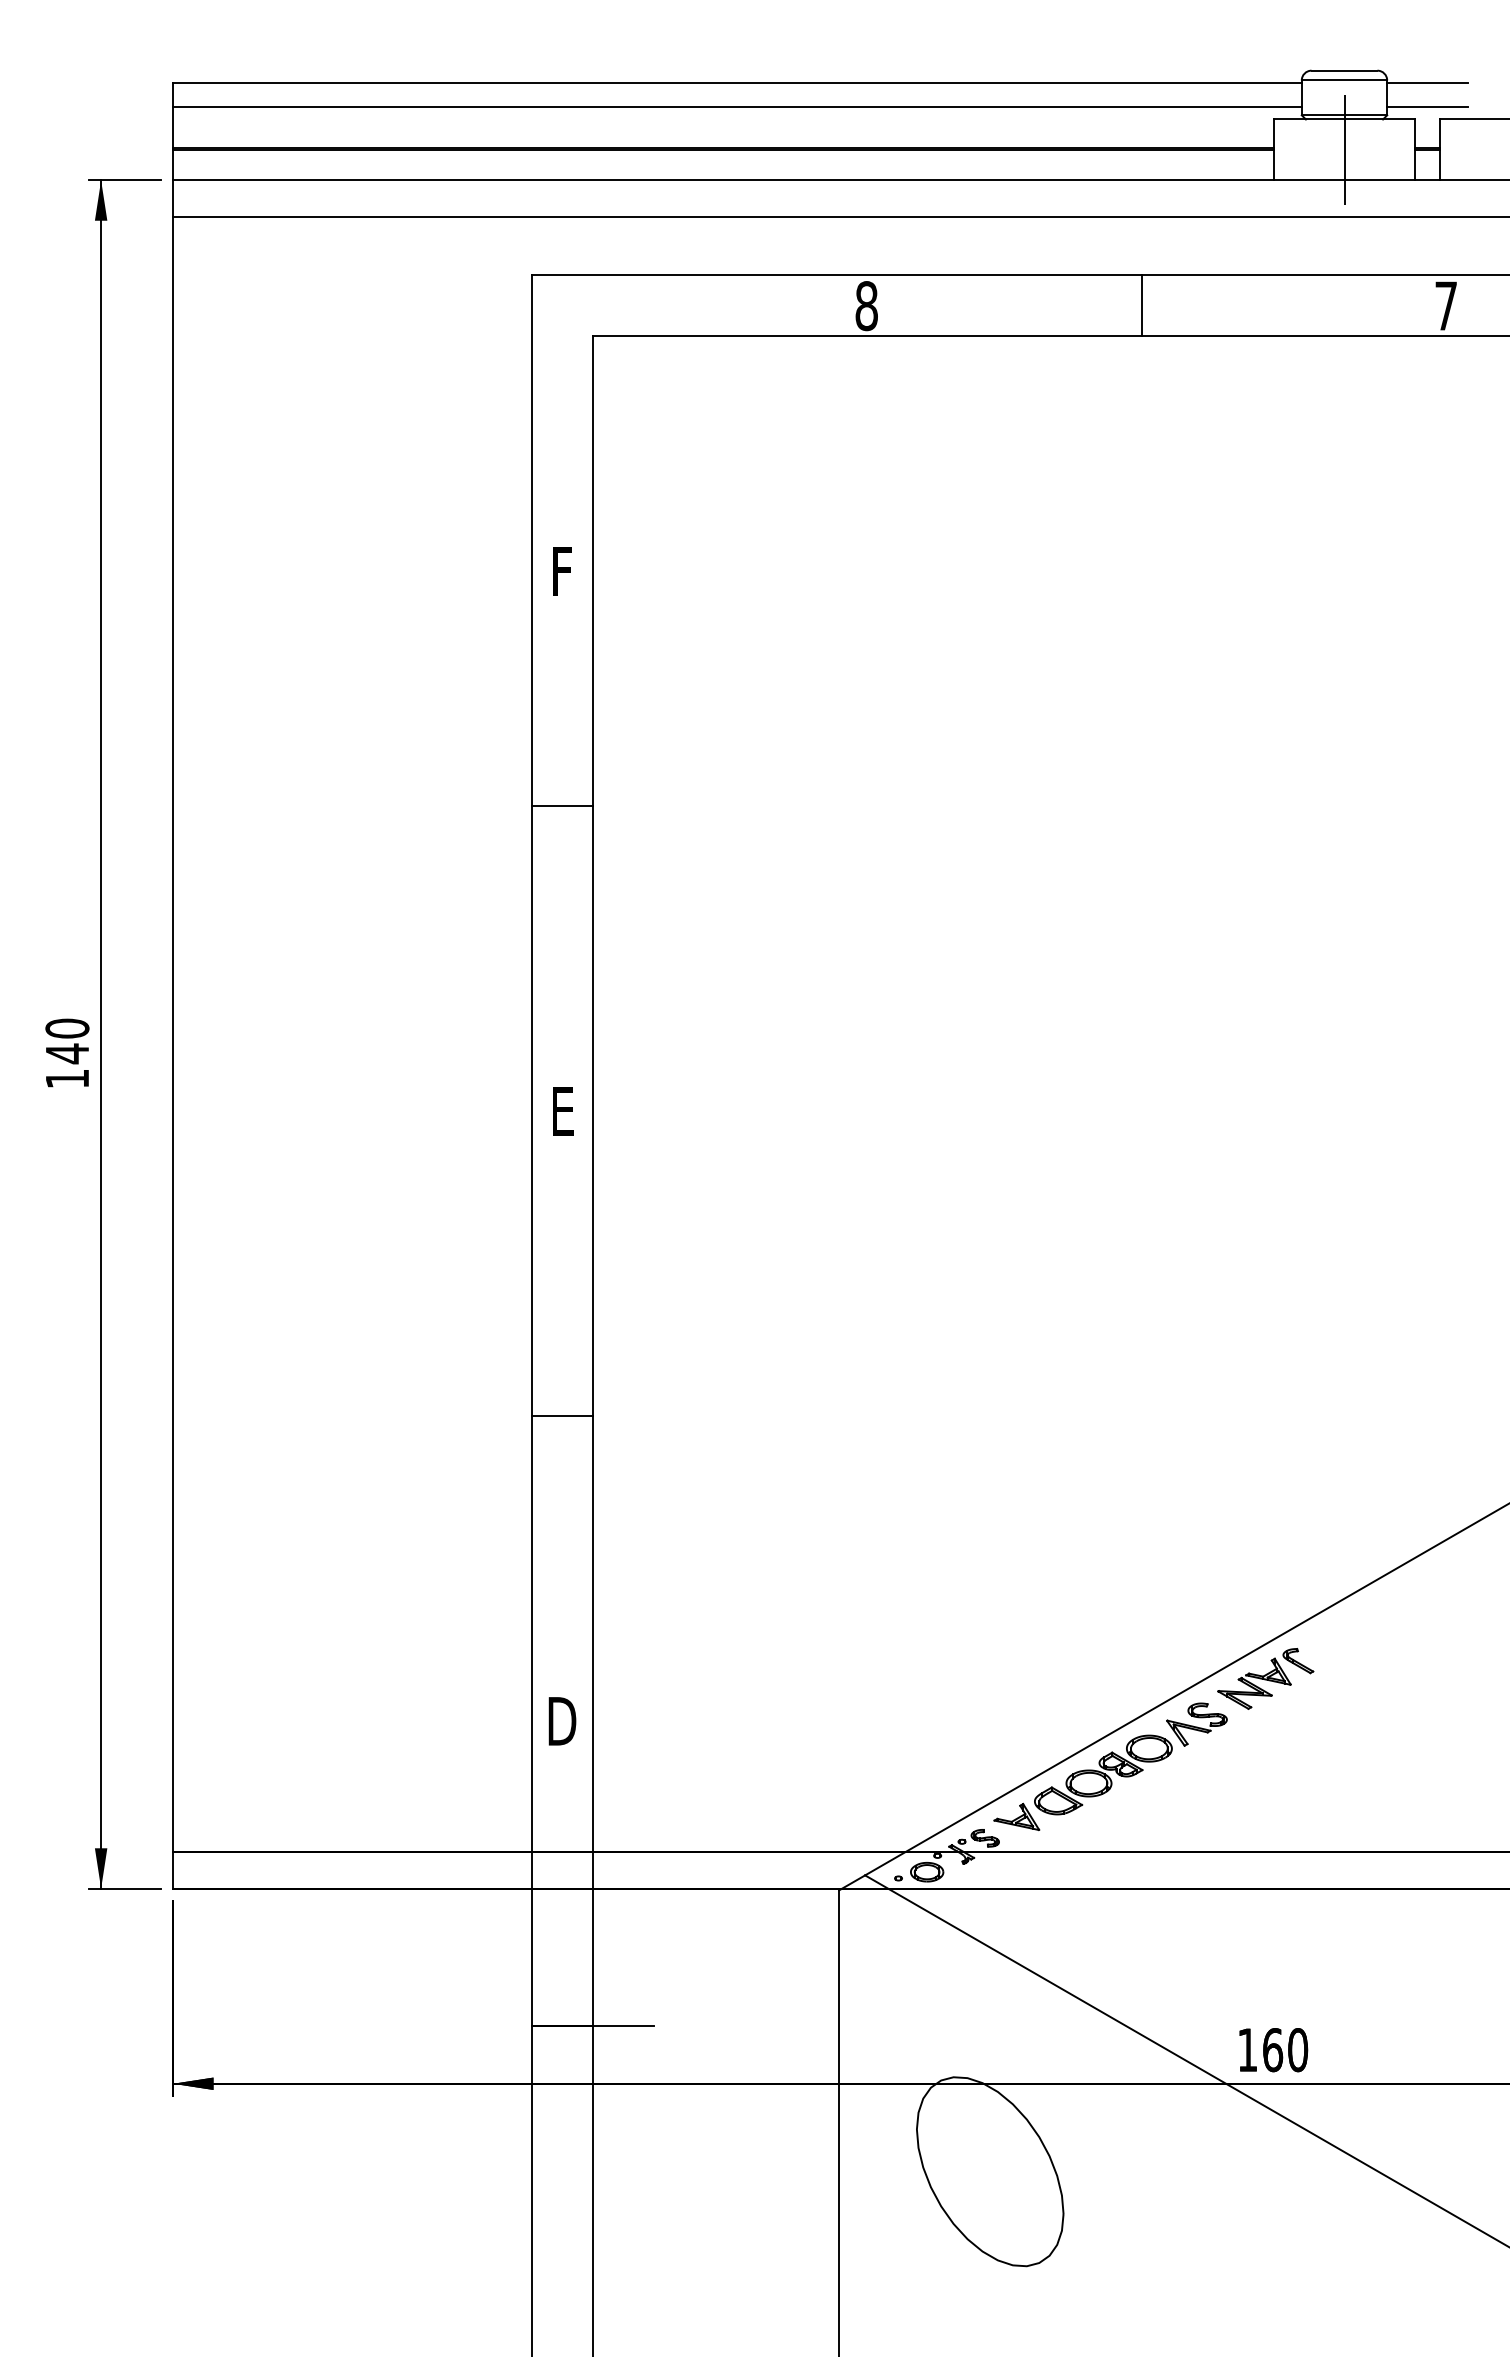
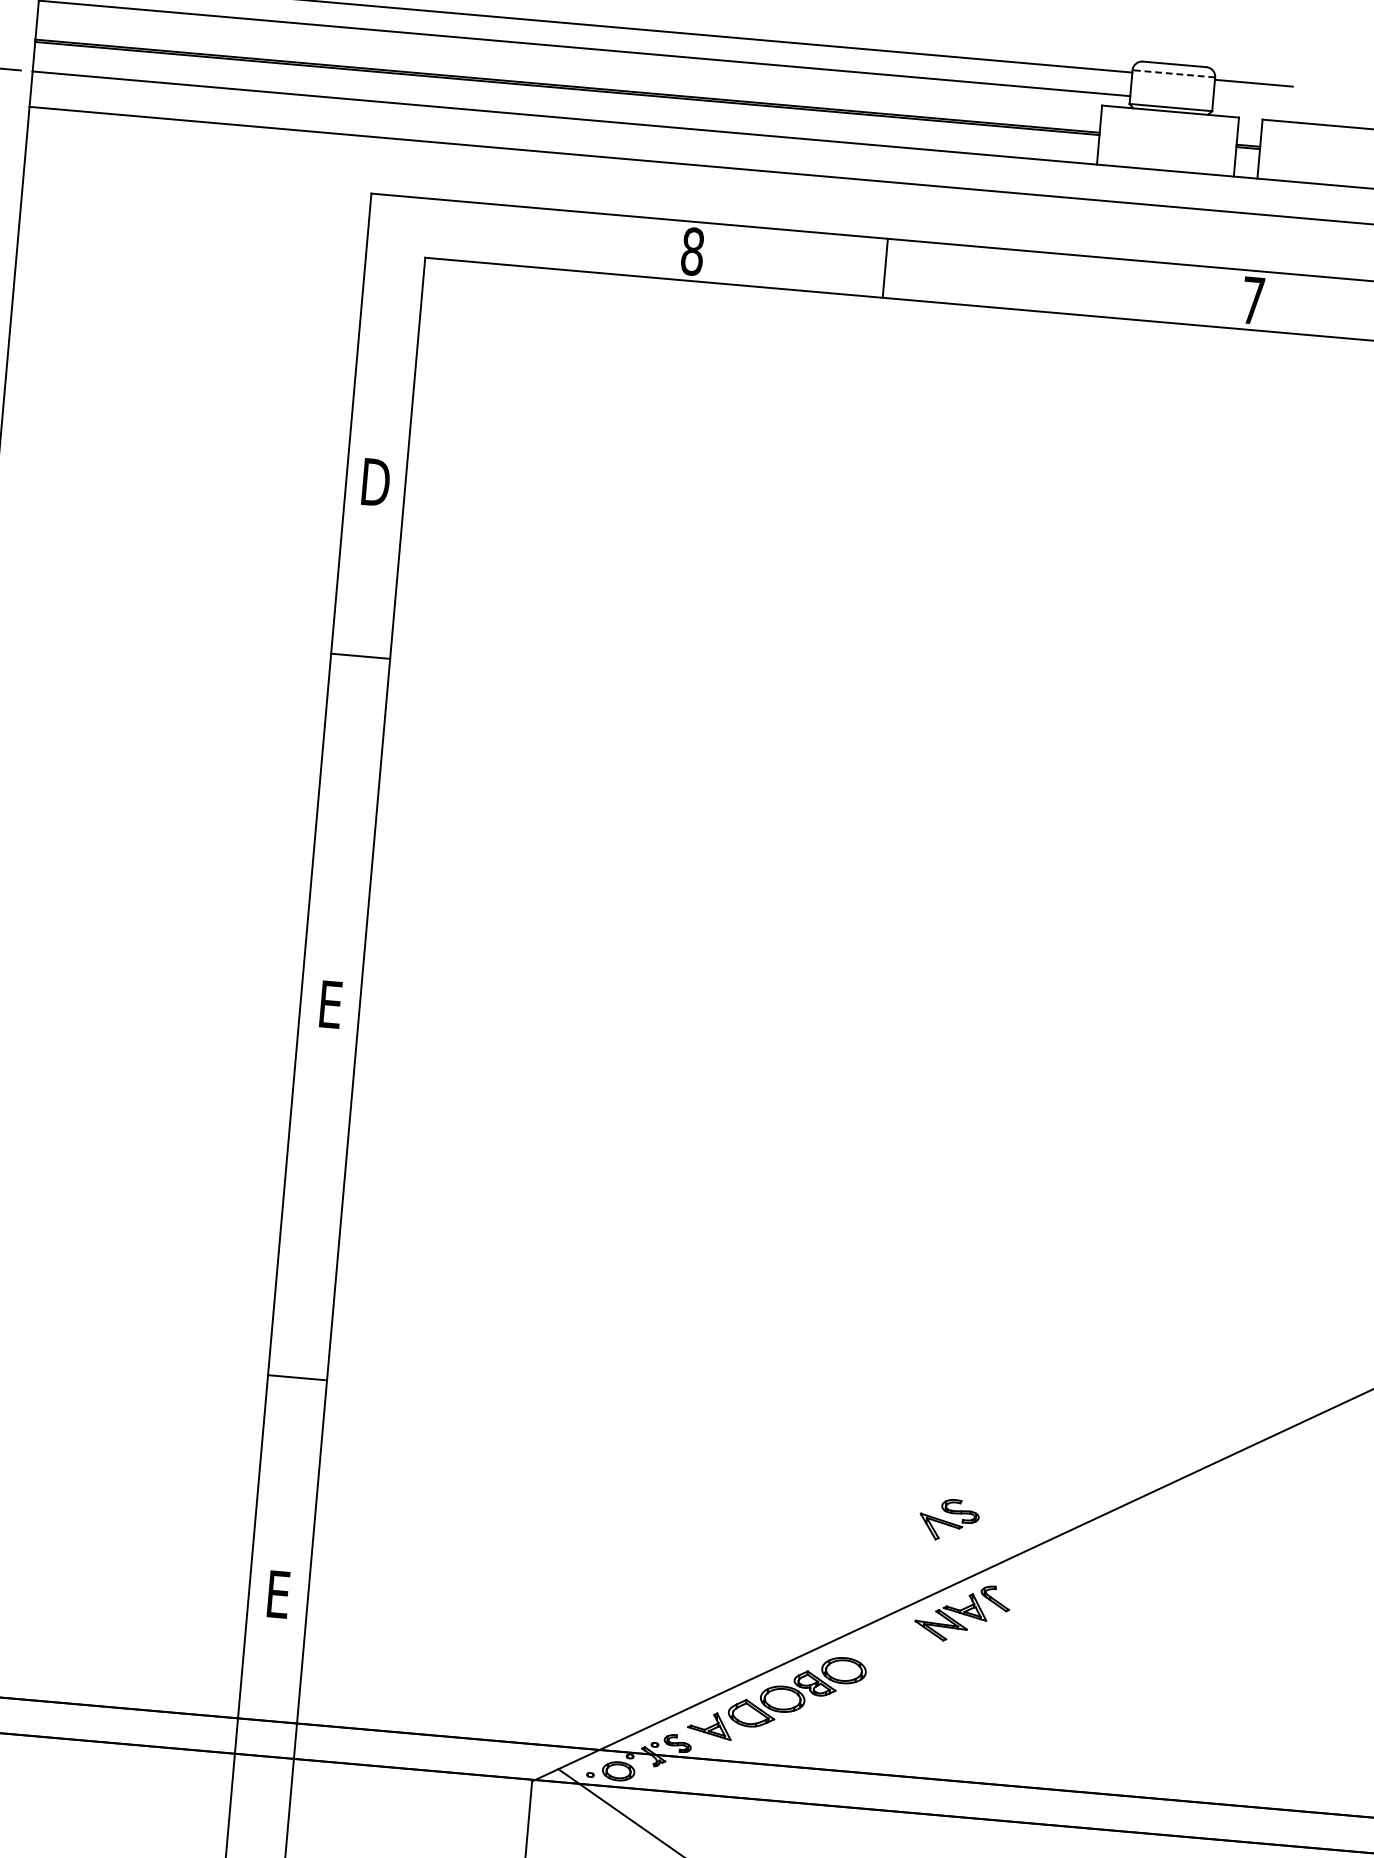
line: (1344, 80) -> (1173, 73), solid -> dashed
line: (1427, 107) -> (1251, 107), removed
line: (1344, 149) -> (1168, 140), removed
line: (1141, 305) -> (885, 267), moved
text: (562, 571) -> (376, 482), F -> D
line: (561, 806) -> (359, 656), moved
line: (561, 1416) -> (296, 1378), moved
text: (562, 1721) -> (278, 1594), D -> E
part: (1196, 1724) -> (948, 1519), moved

